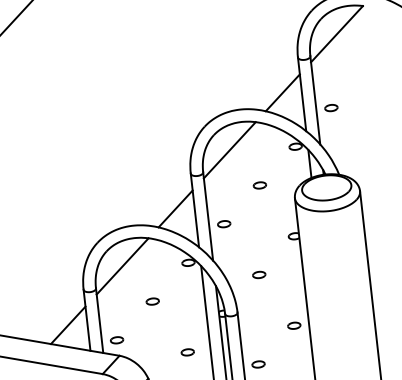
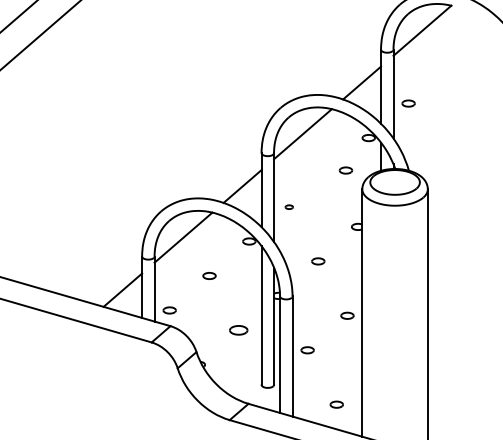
part: (259, 185) -> (345, 170), moved
part: (224, 224) -> (289, 207), size x0.6
part: (187, 352) -> (238, 330), size x1.4

